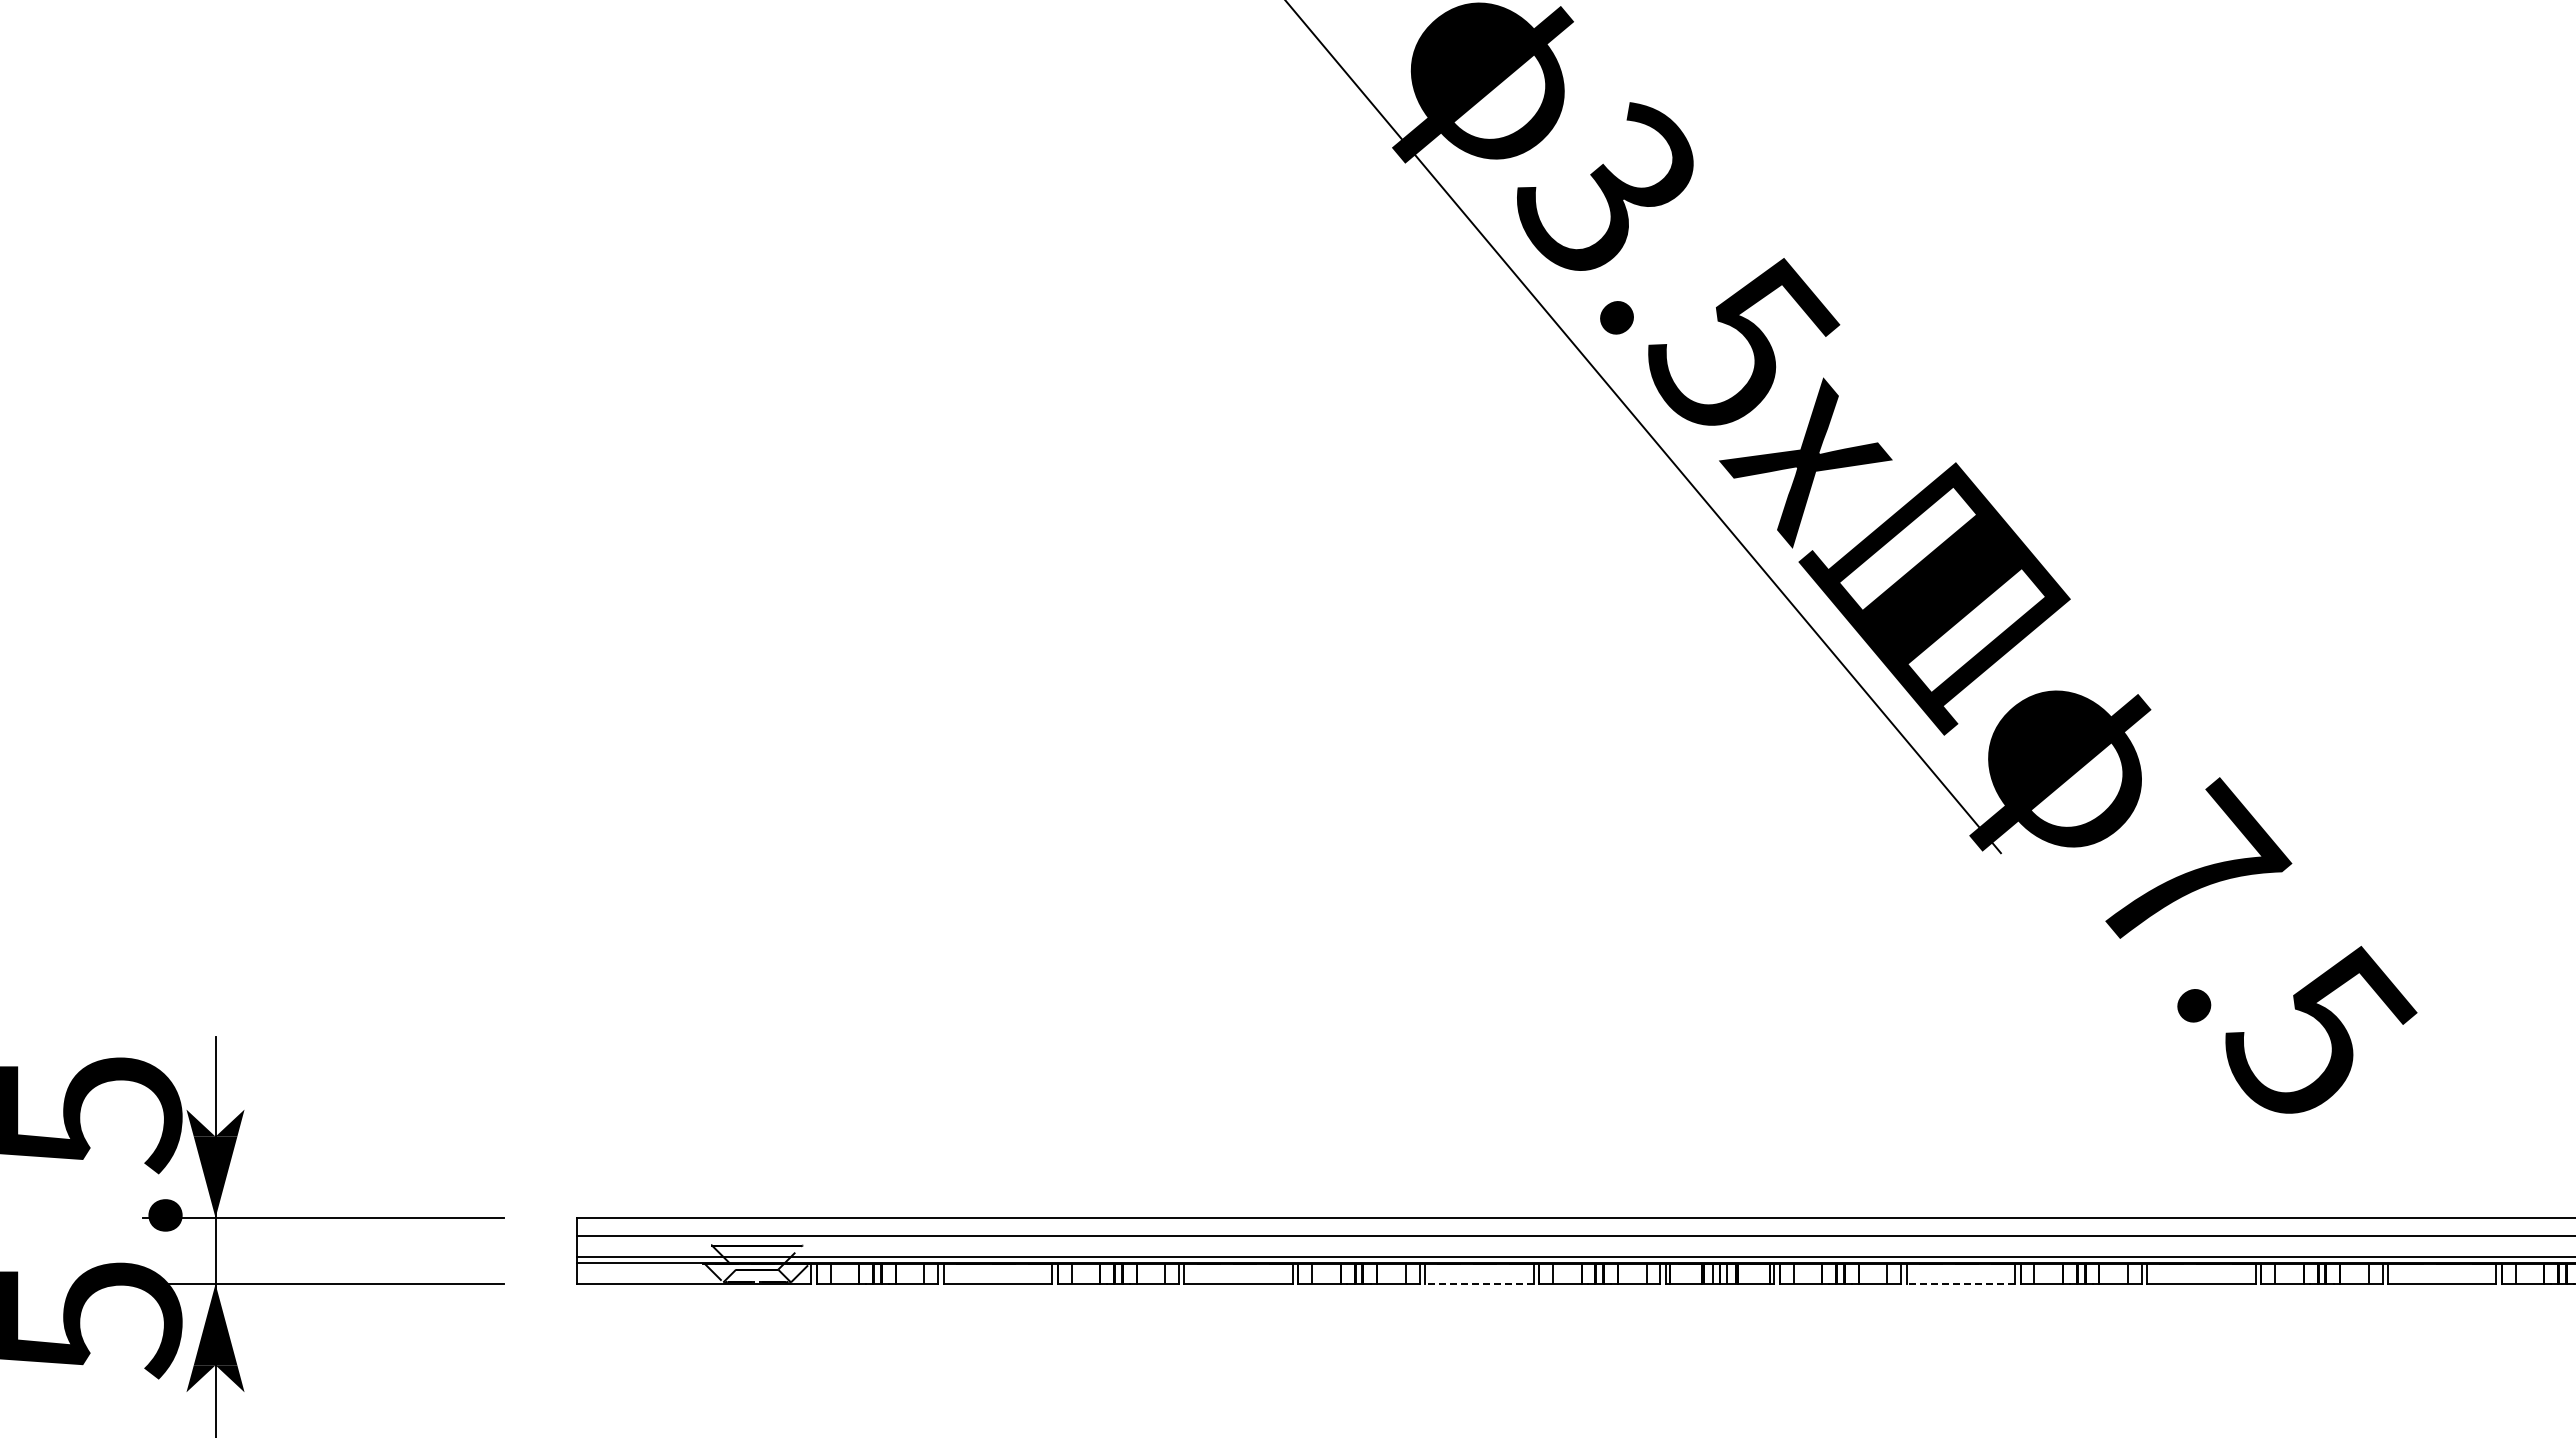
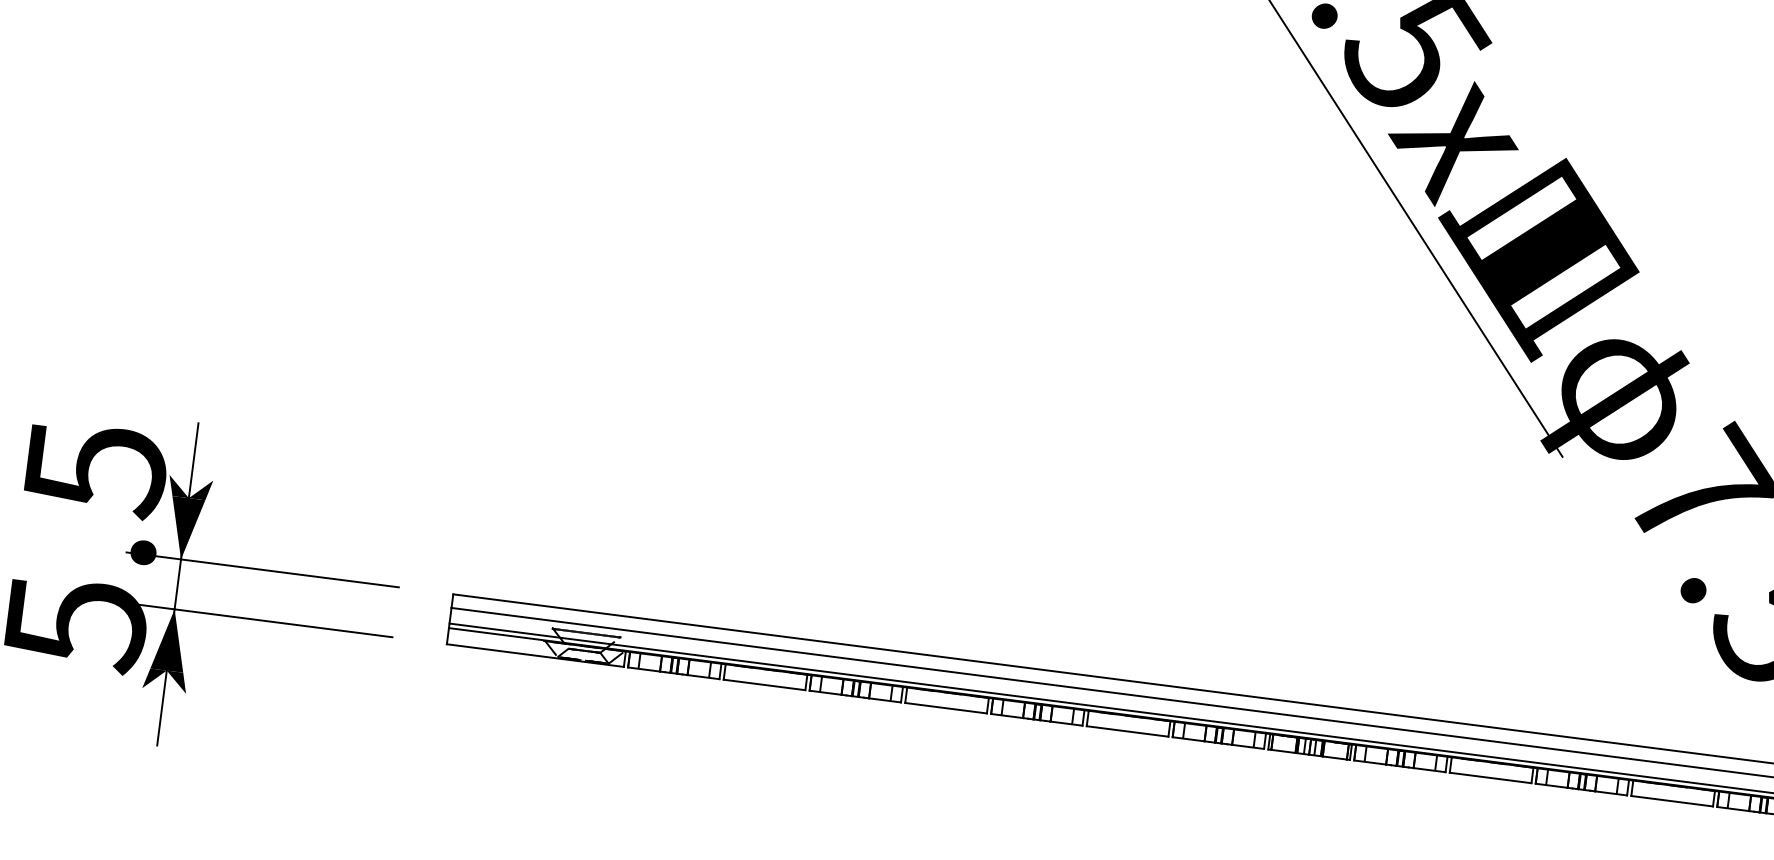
line: (1478, 1284) -> (1126, 731), dashed -> solid
line: (1960, 1284) -> (1490, 778), dashed -> solid

